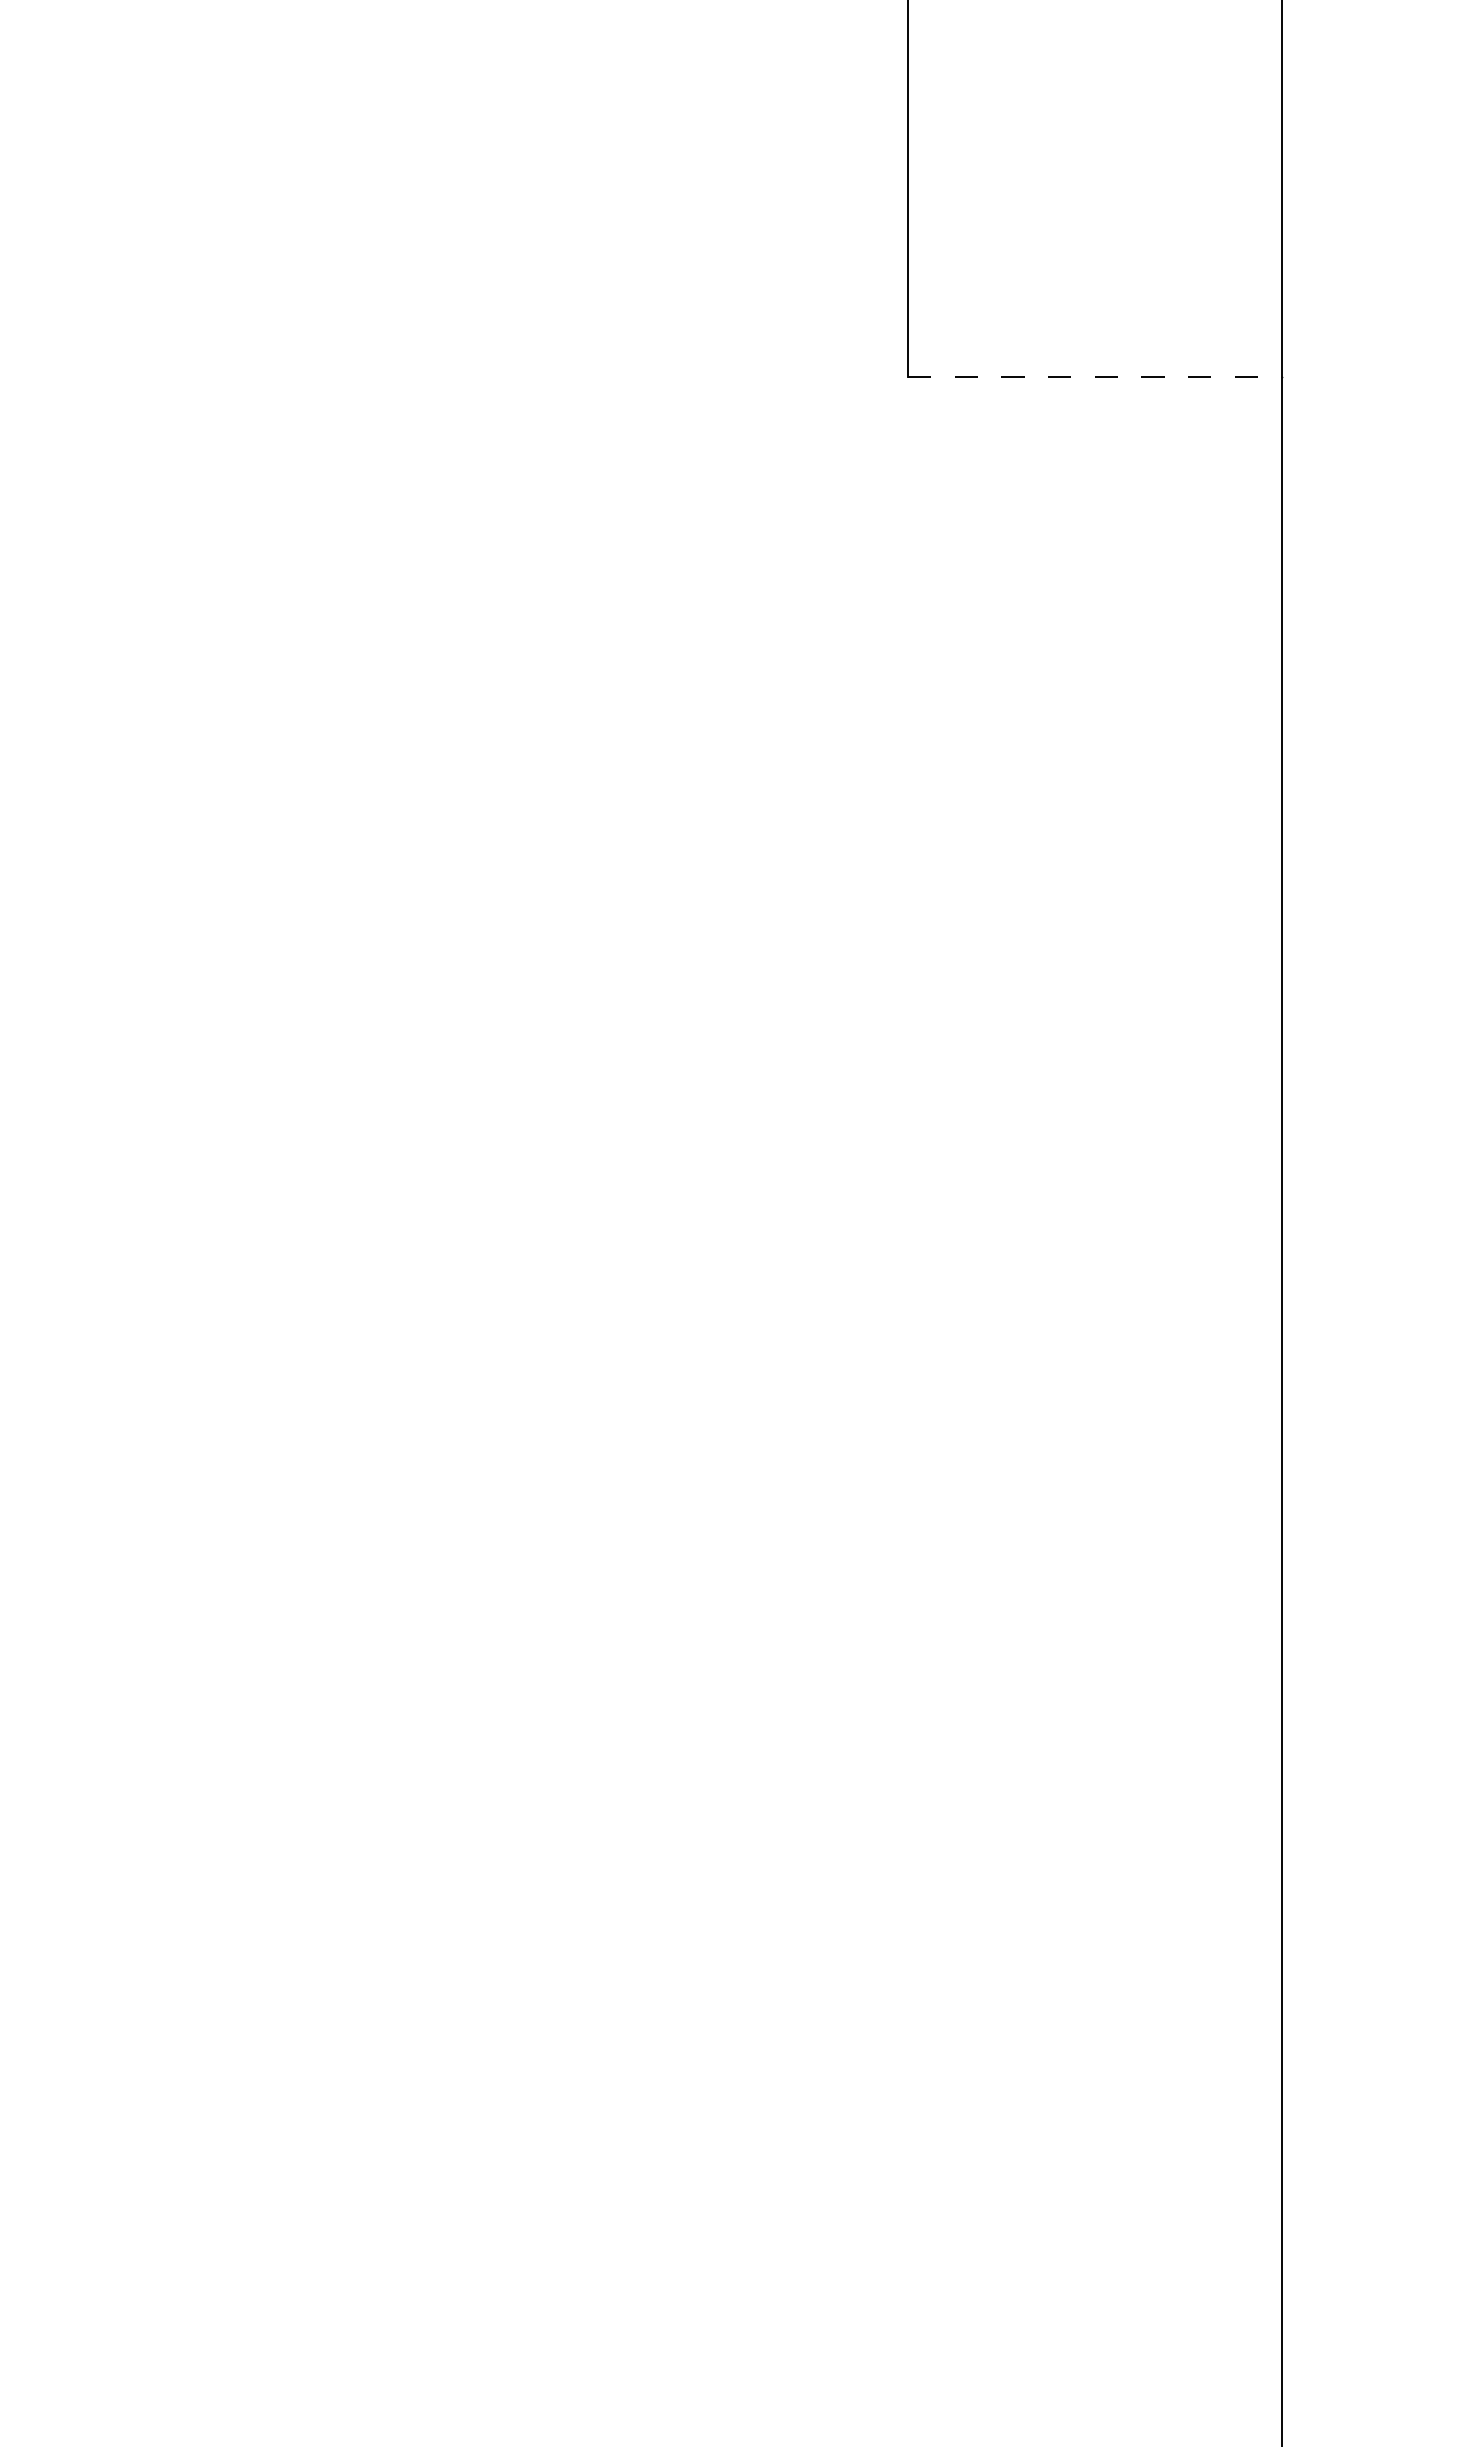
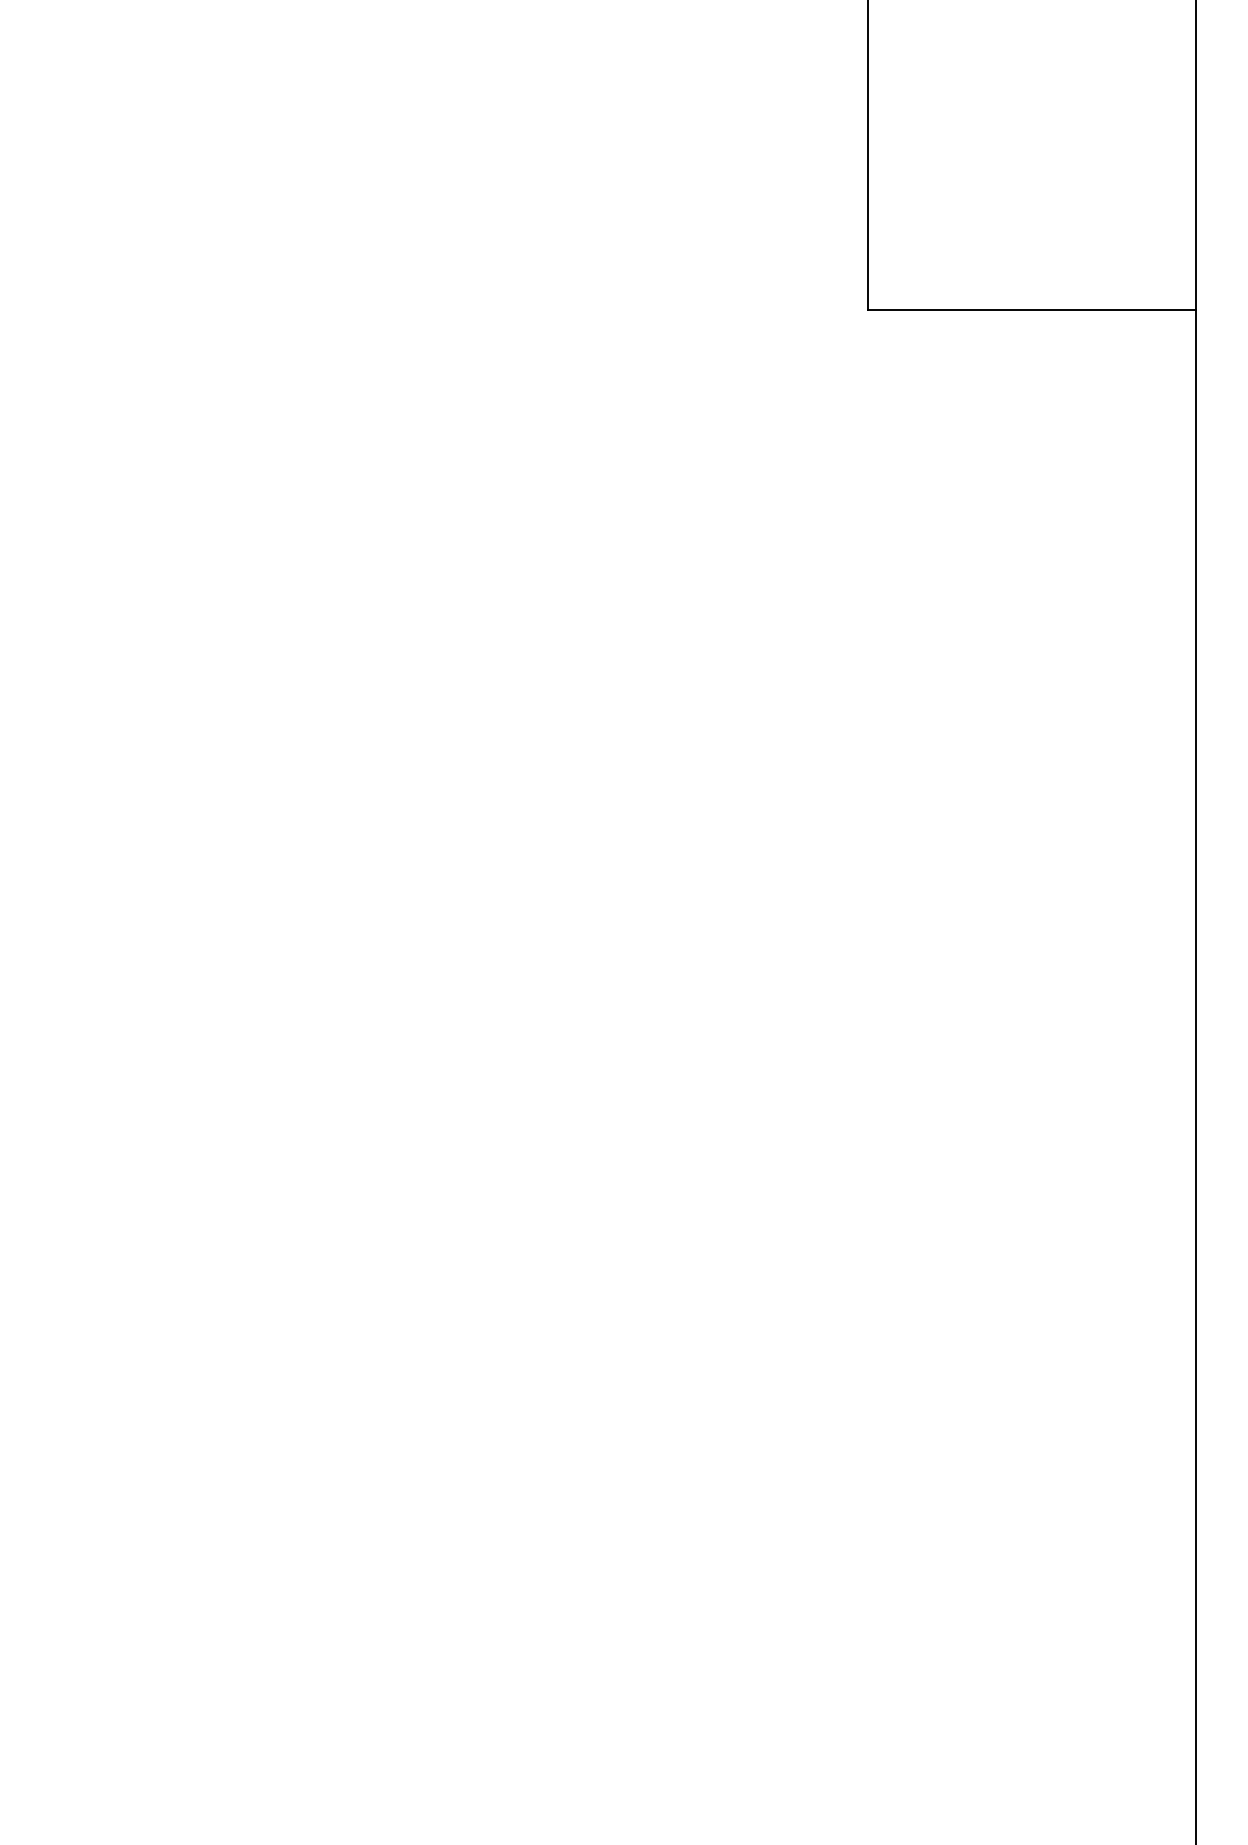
line: (1094, 377) -> (1031, 310), dashed -> solid

